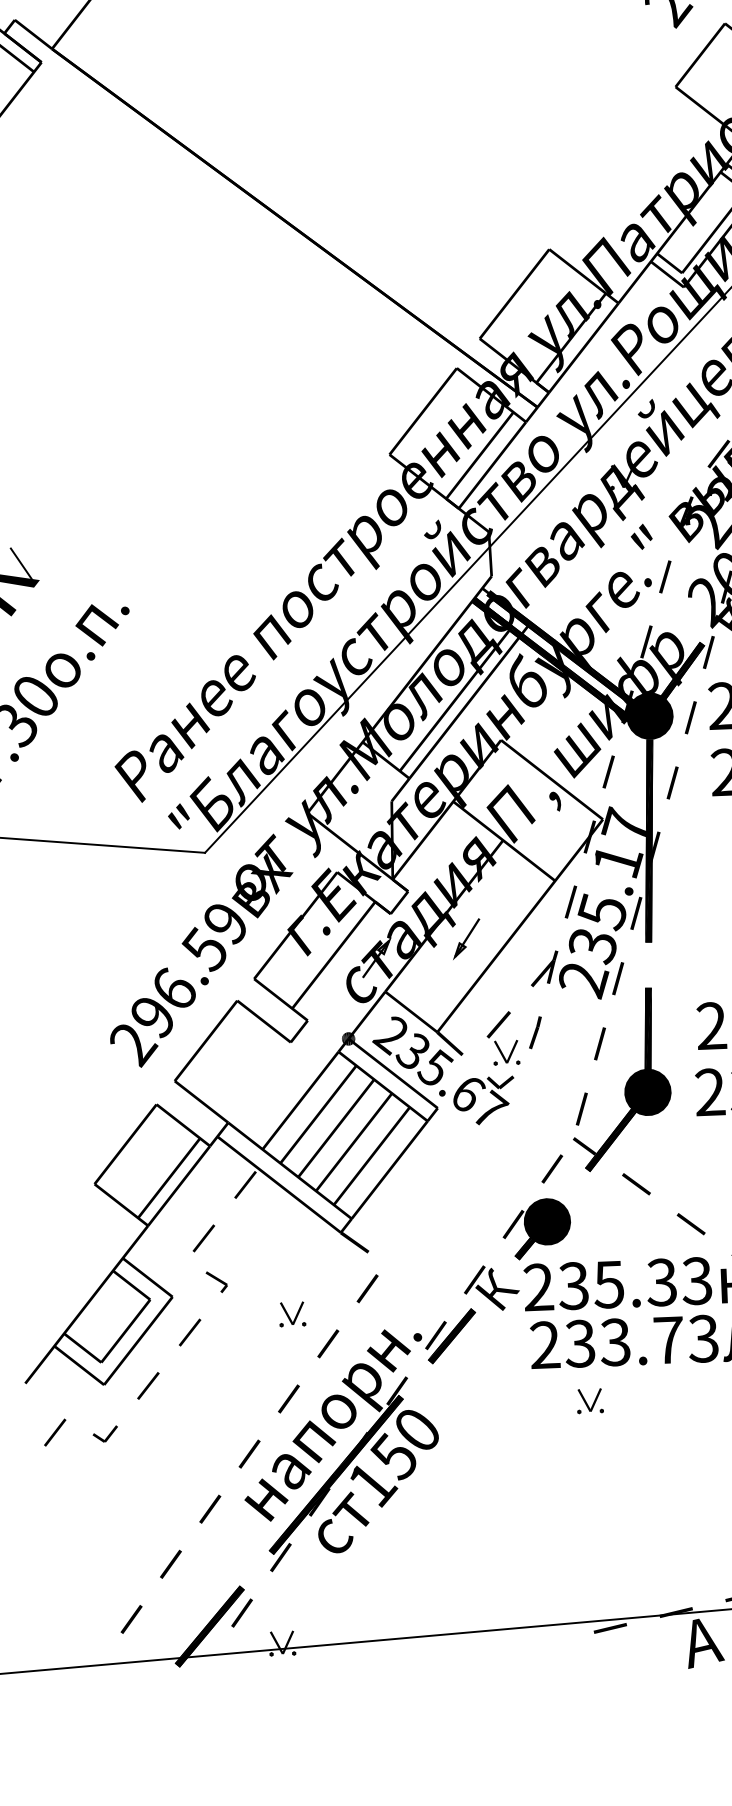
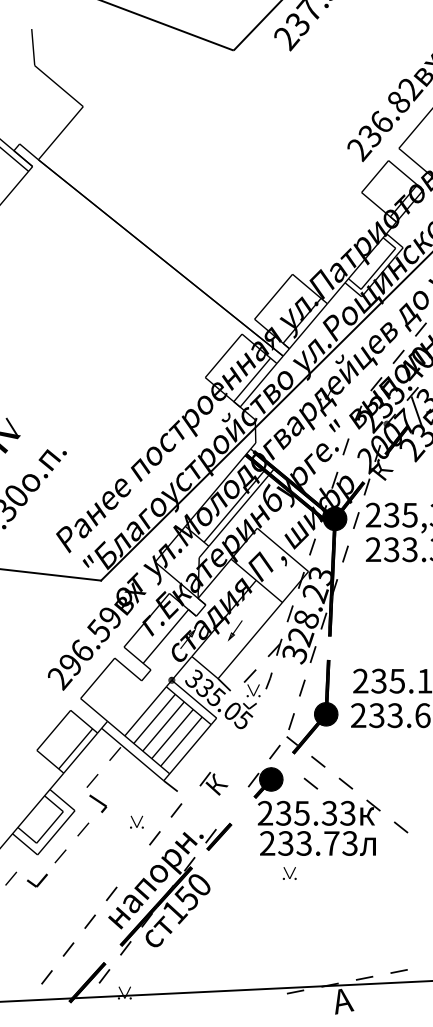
text: (602, 904) -> (306, 615), 235.17 -> 328.23
text: (439, 1072) -> (218, 699), 235.67 -> 335.05
line: (623, 1226) -> (310, 783), added
part: (217, 1281) -> (98, 803), size x1.6
text: (490, 1287) -> (213, 783), moved
line: (289, 1399) -> (133, 866), removed
part: (103, 1434) -> (36, 880), size x1.6

